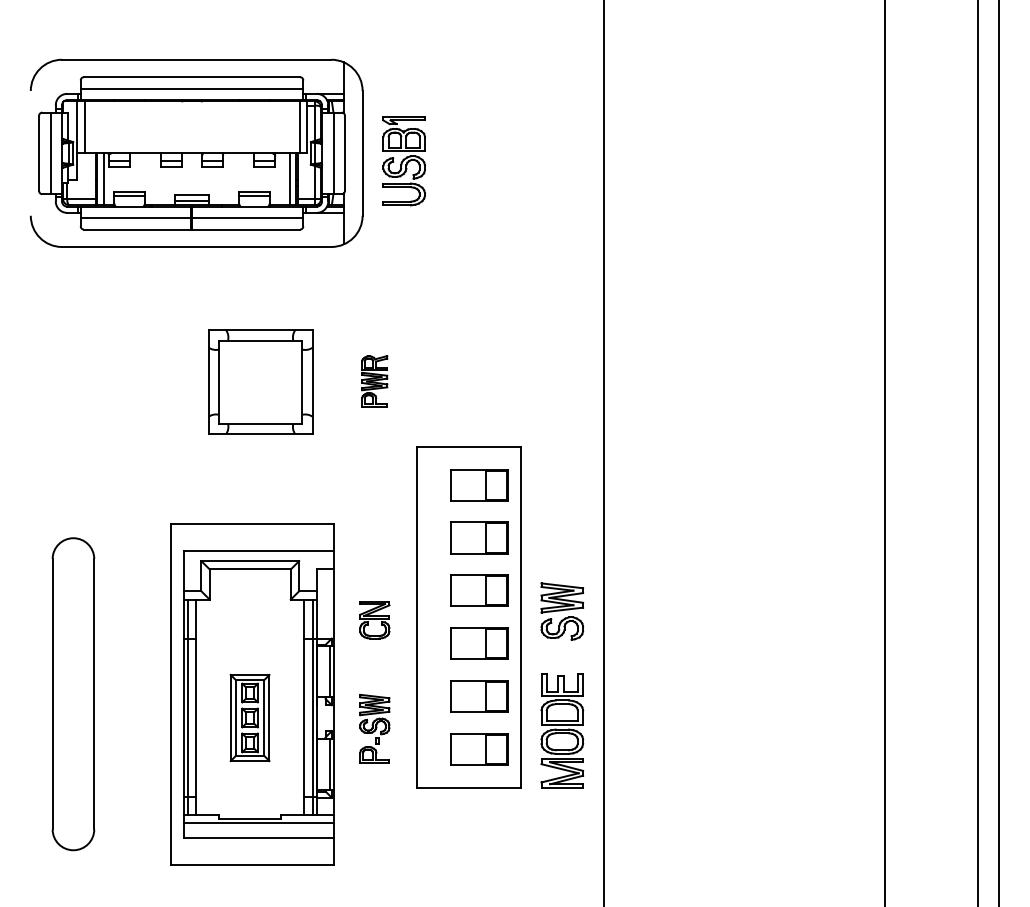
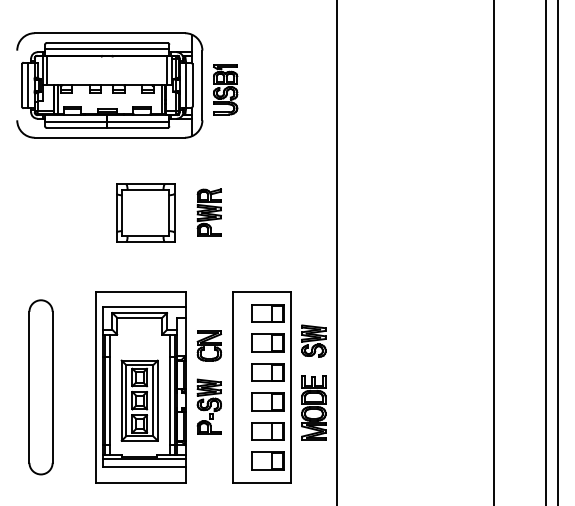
part: (373, 380) -> (208, 212), size x1.67
part: (468, 617) -> (261, 387), moved
part: (373, 619) -> (208, 345), size x1.43
part: (249, 717) -> (139, 400), size x1.67
part: (373, 728) -> (208, 406), size x1.43

